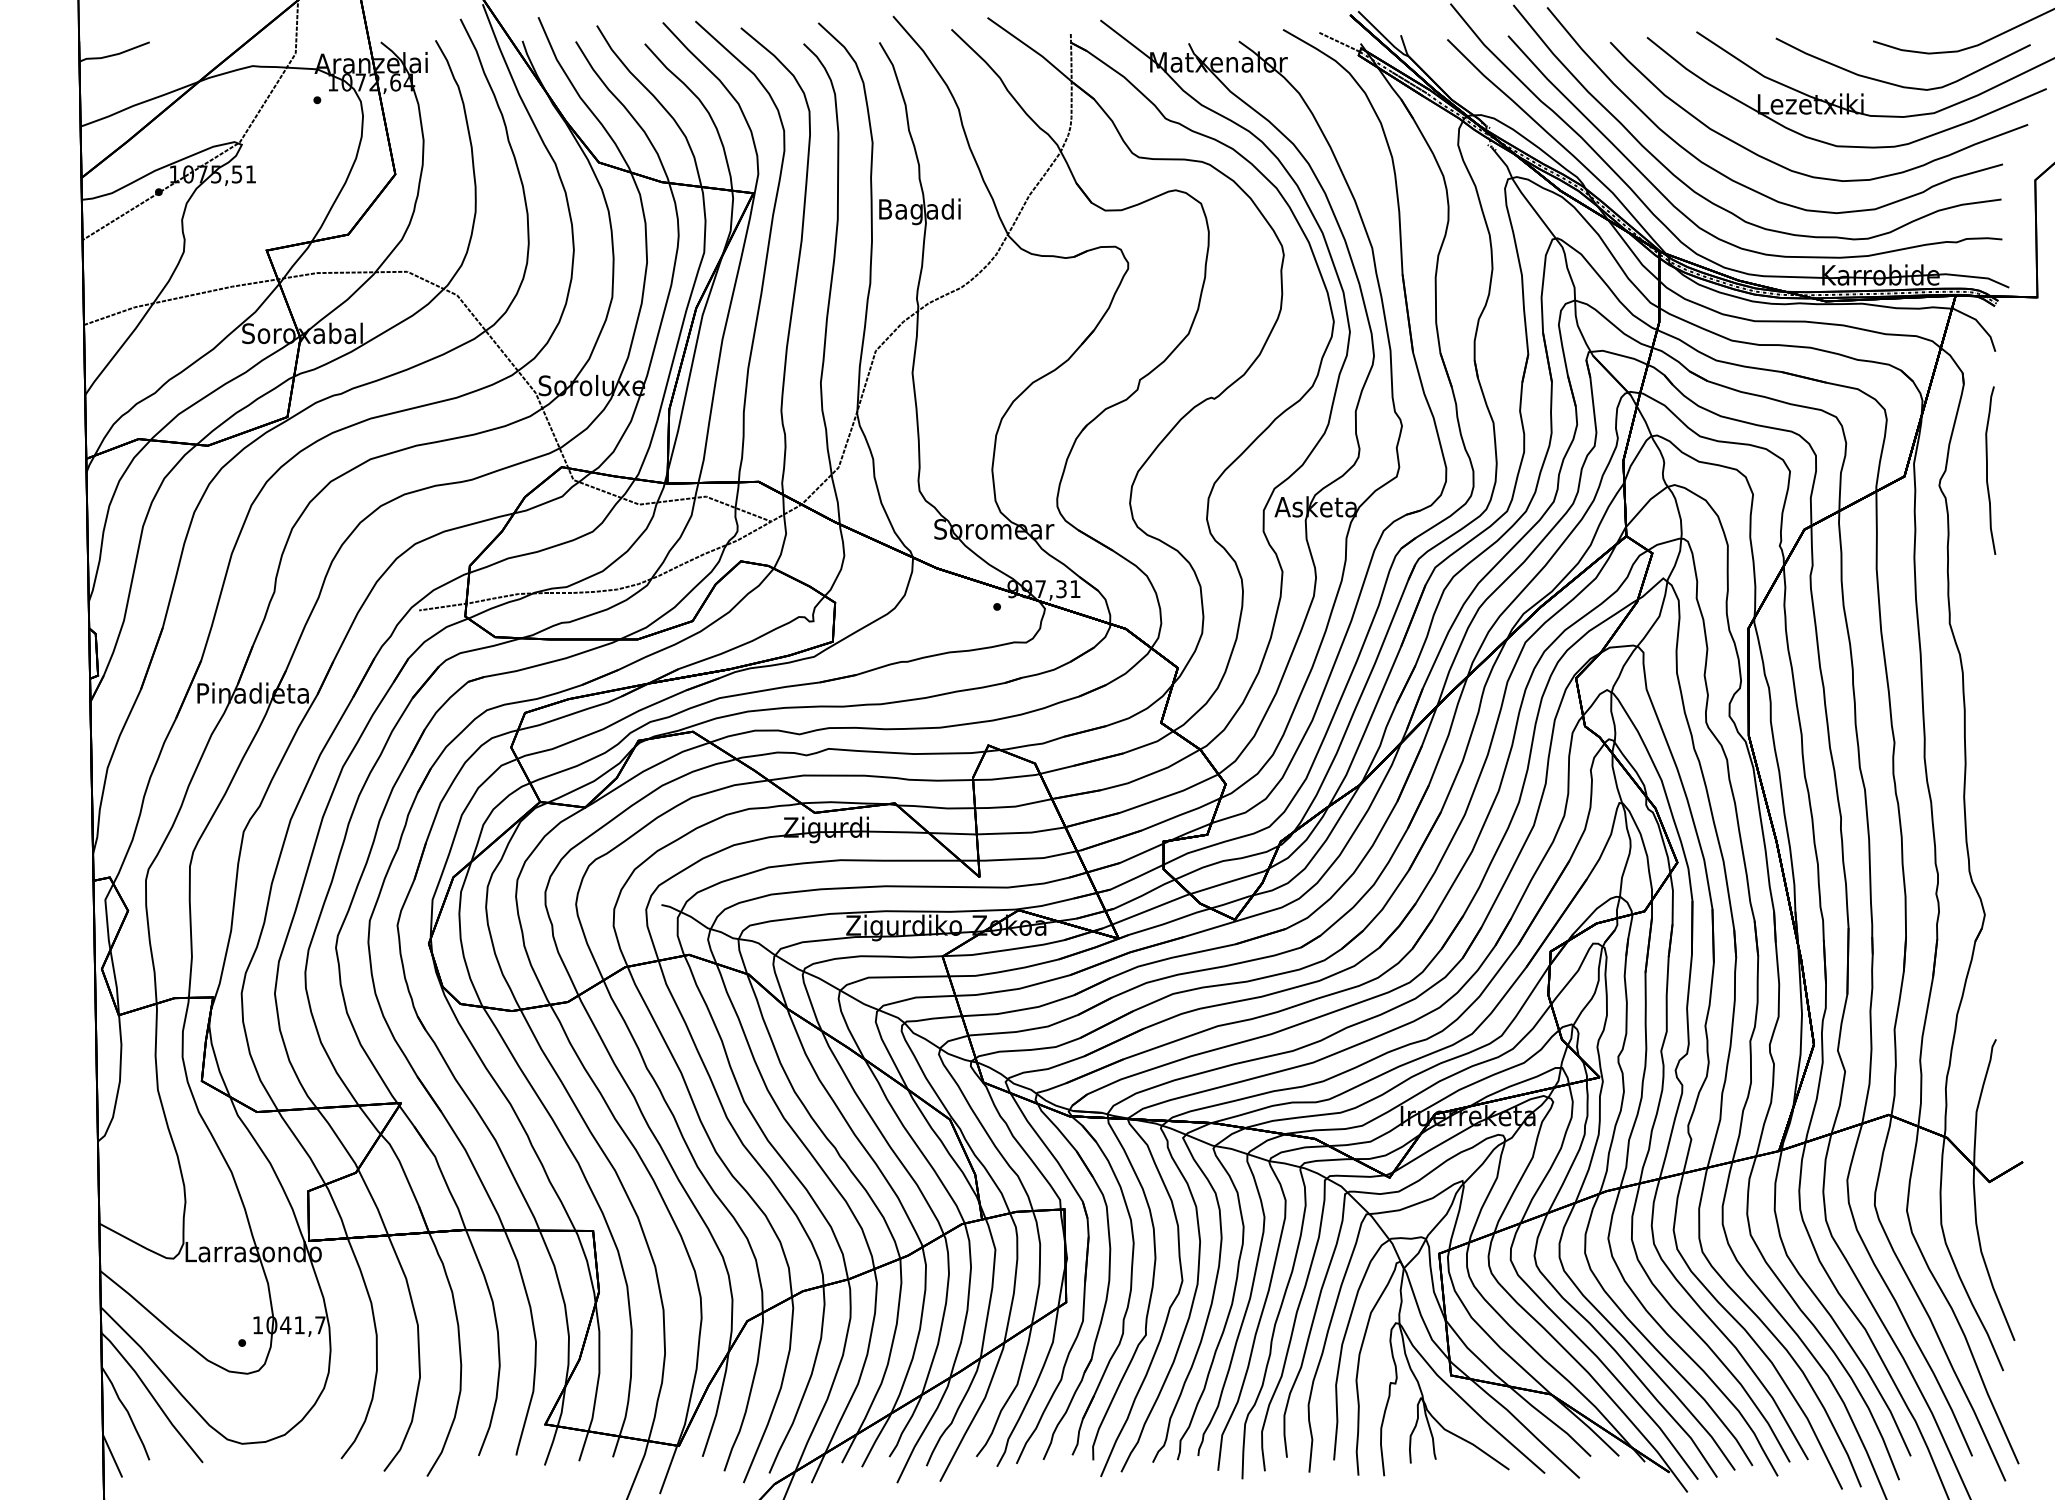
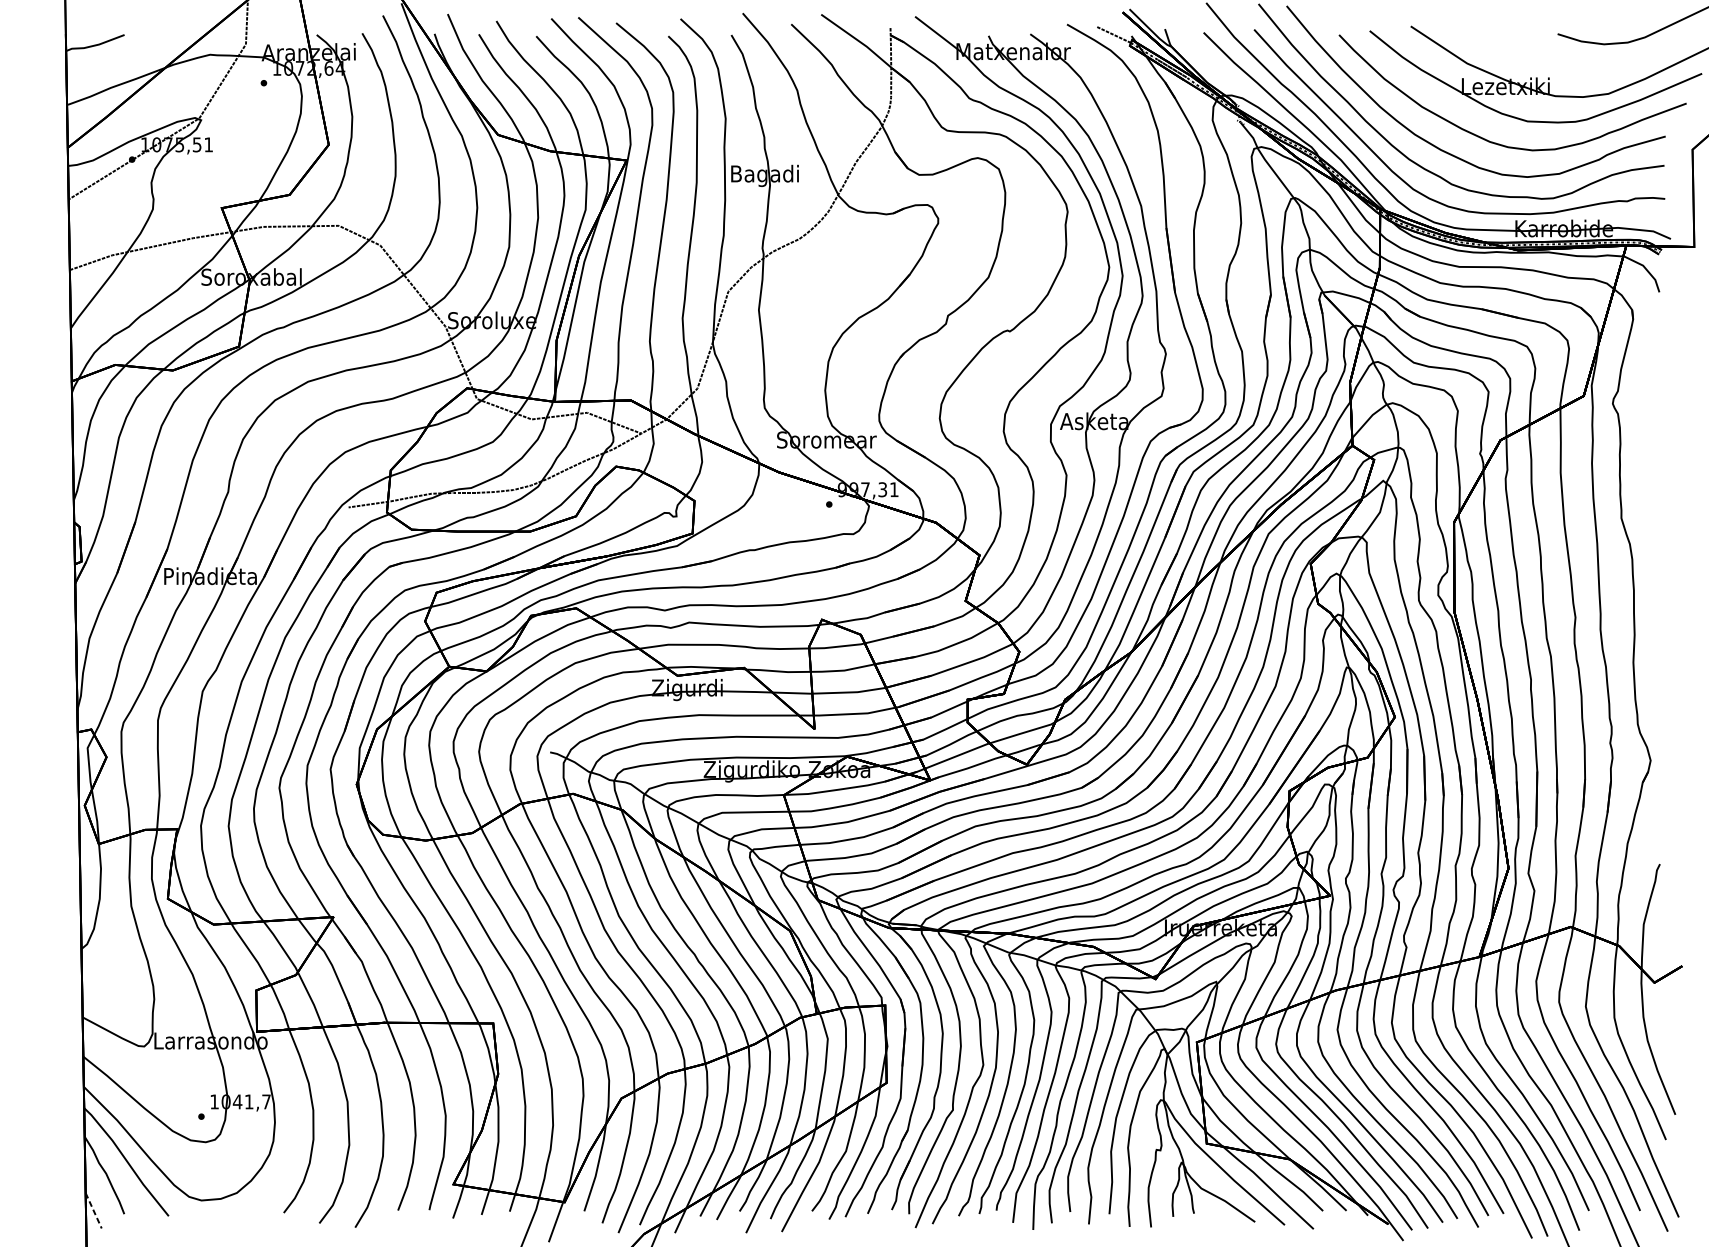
curve: (1898, 84) -> (1578, 70), removed
curve: (1987, 470) -> (1652, 391), removed
line: (112, 1455) -> (93, 1210), solid -> dashed

